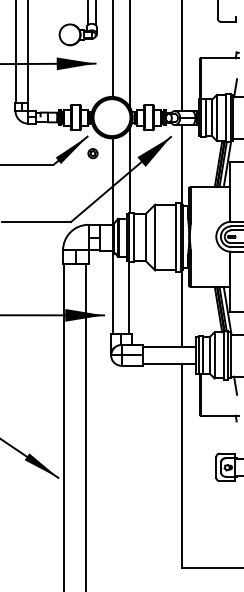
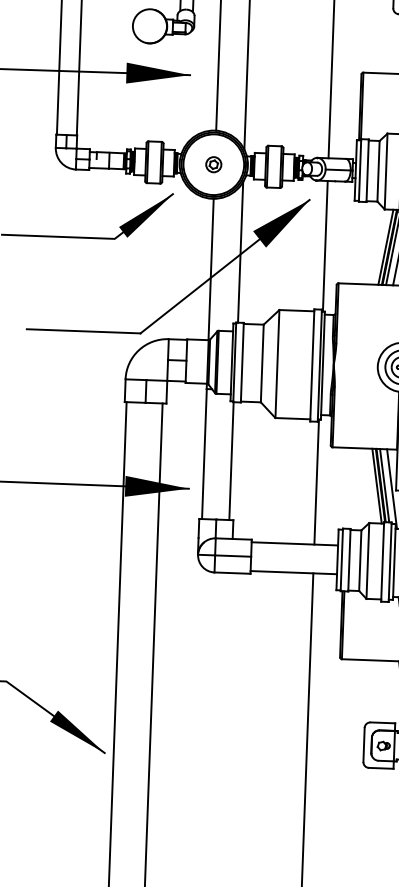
part: (92, 153) -> (213, 164), moved

